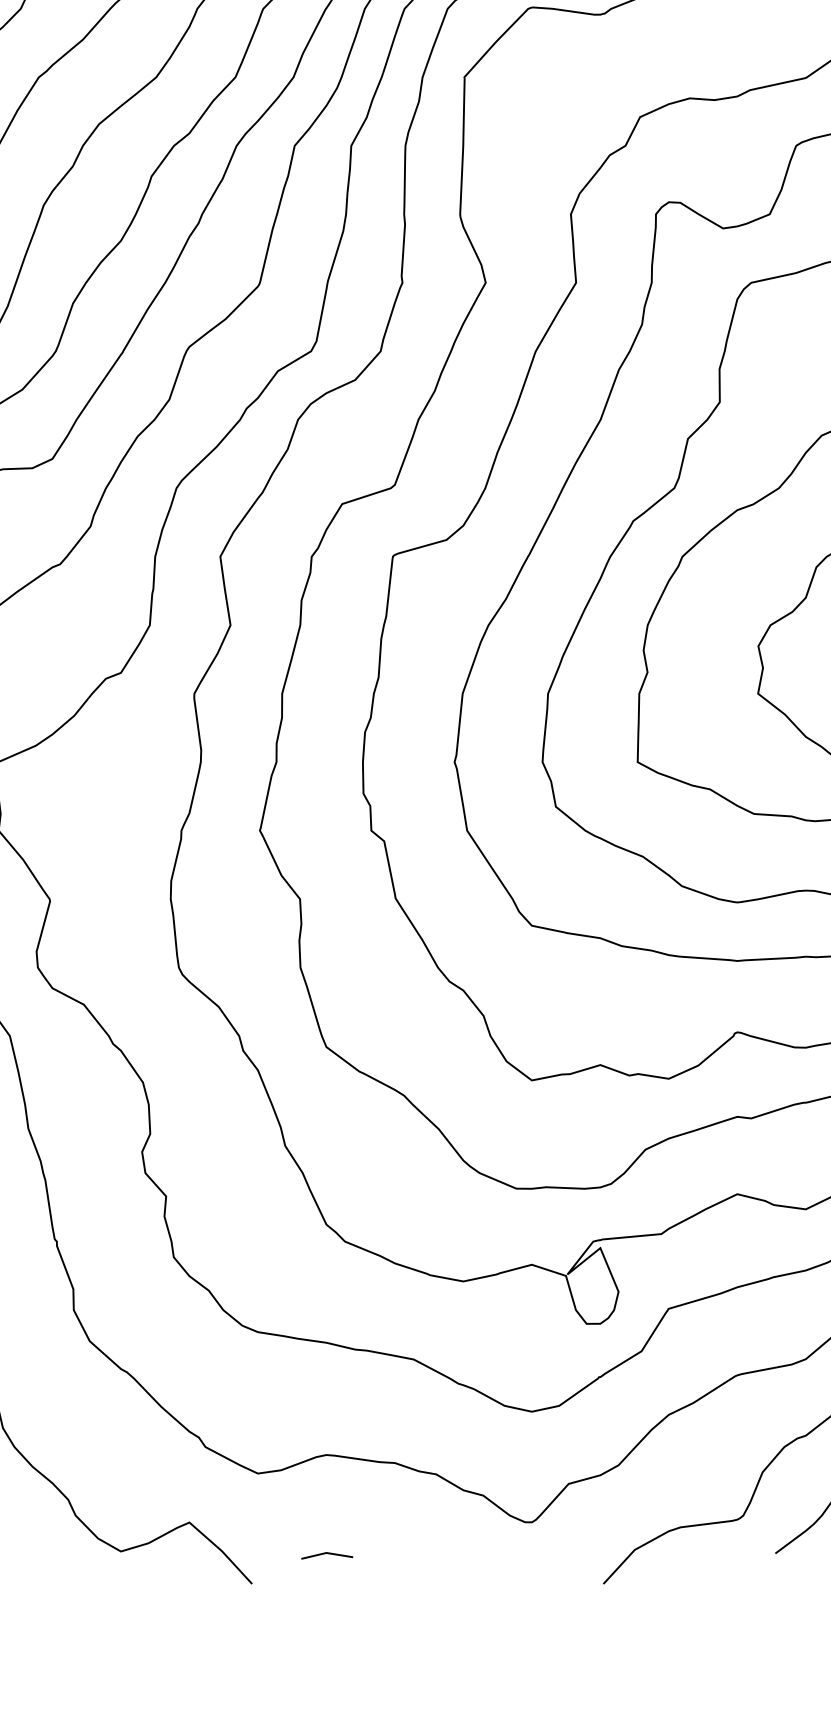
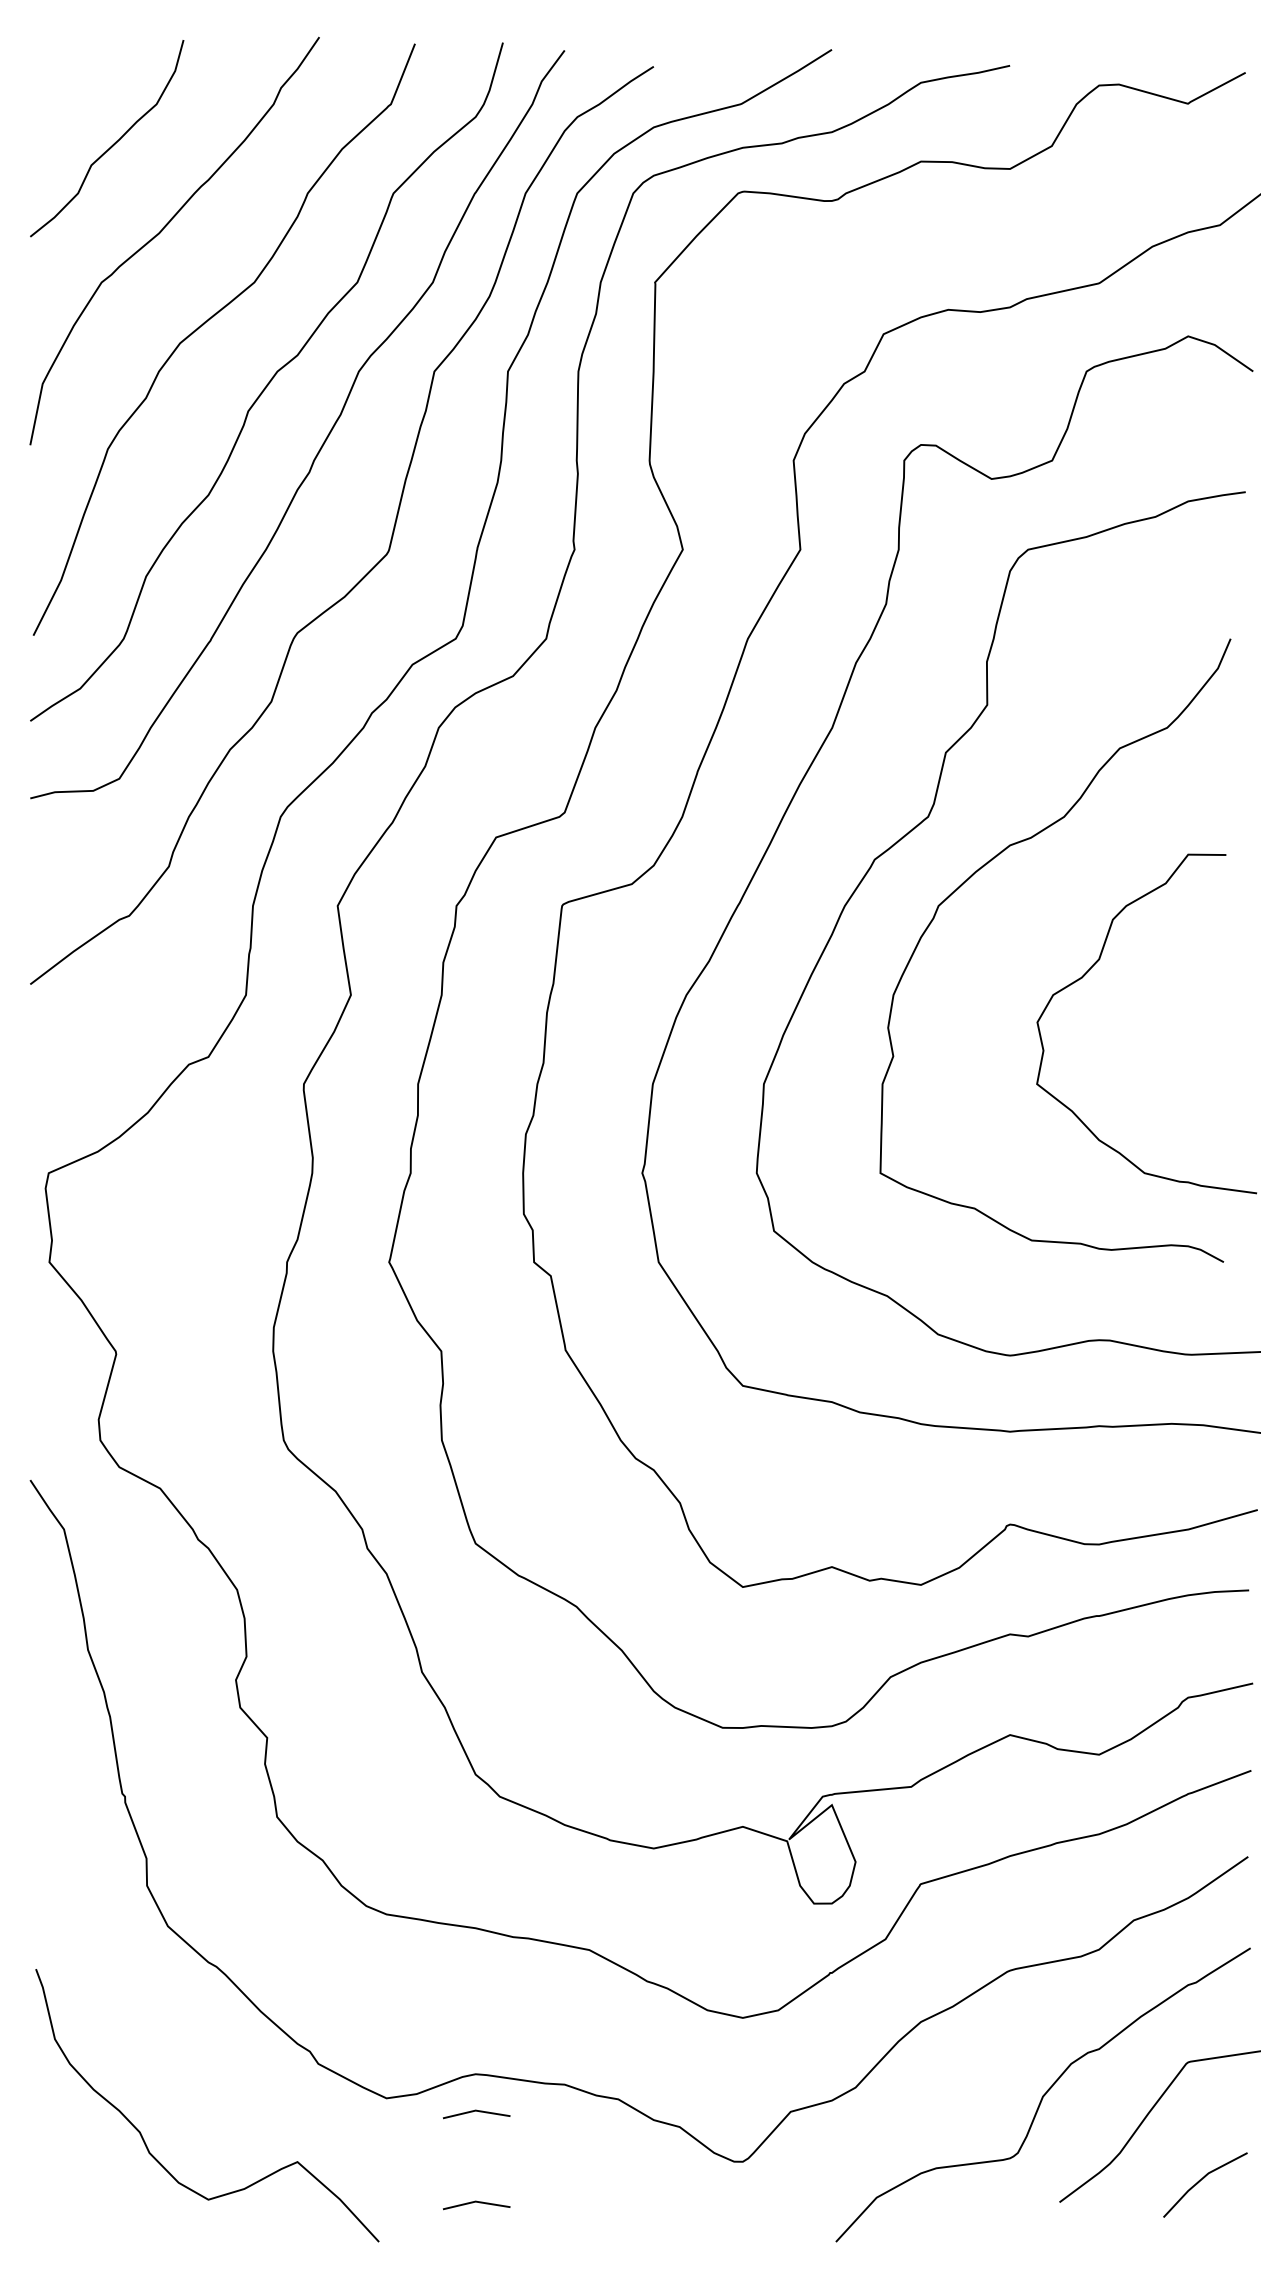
line: (327, 1483) -> (476, 2111), added

